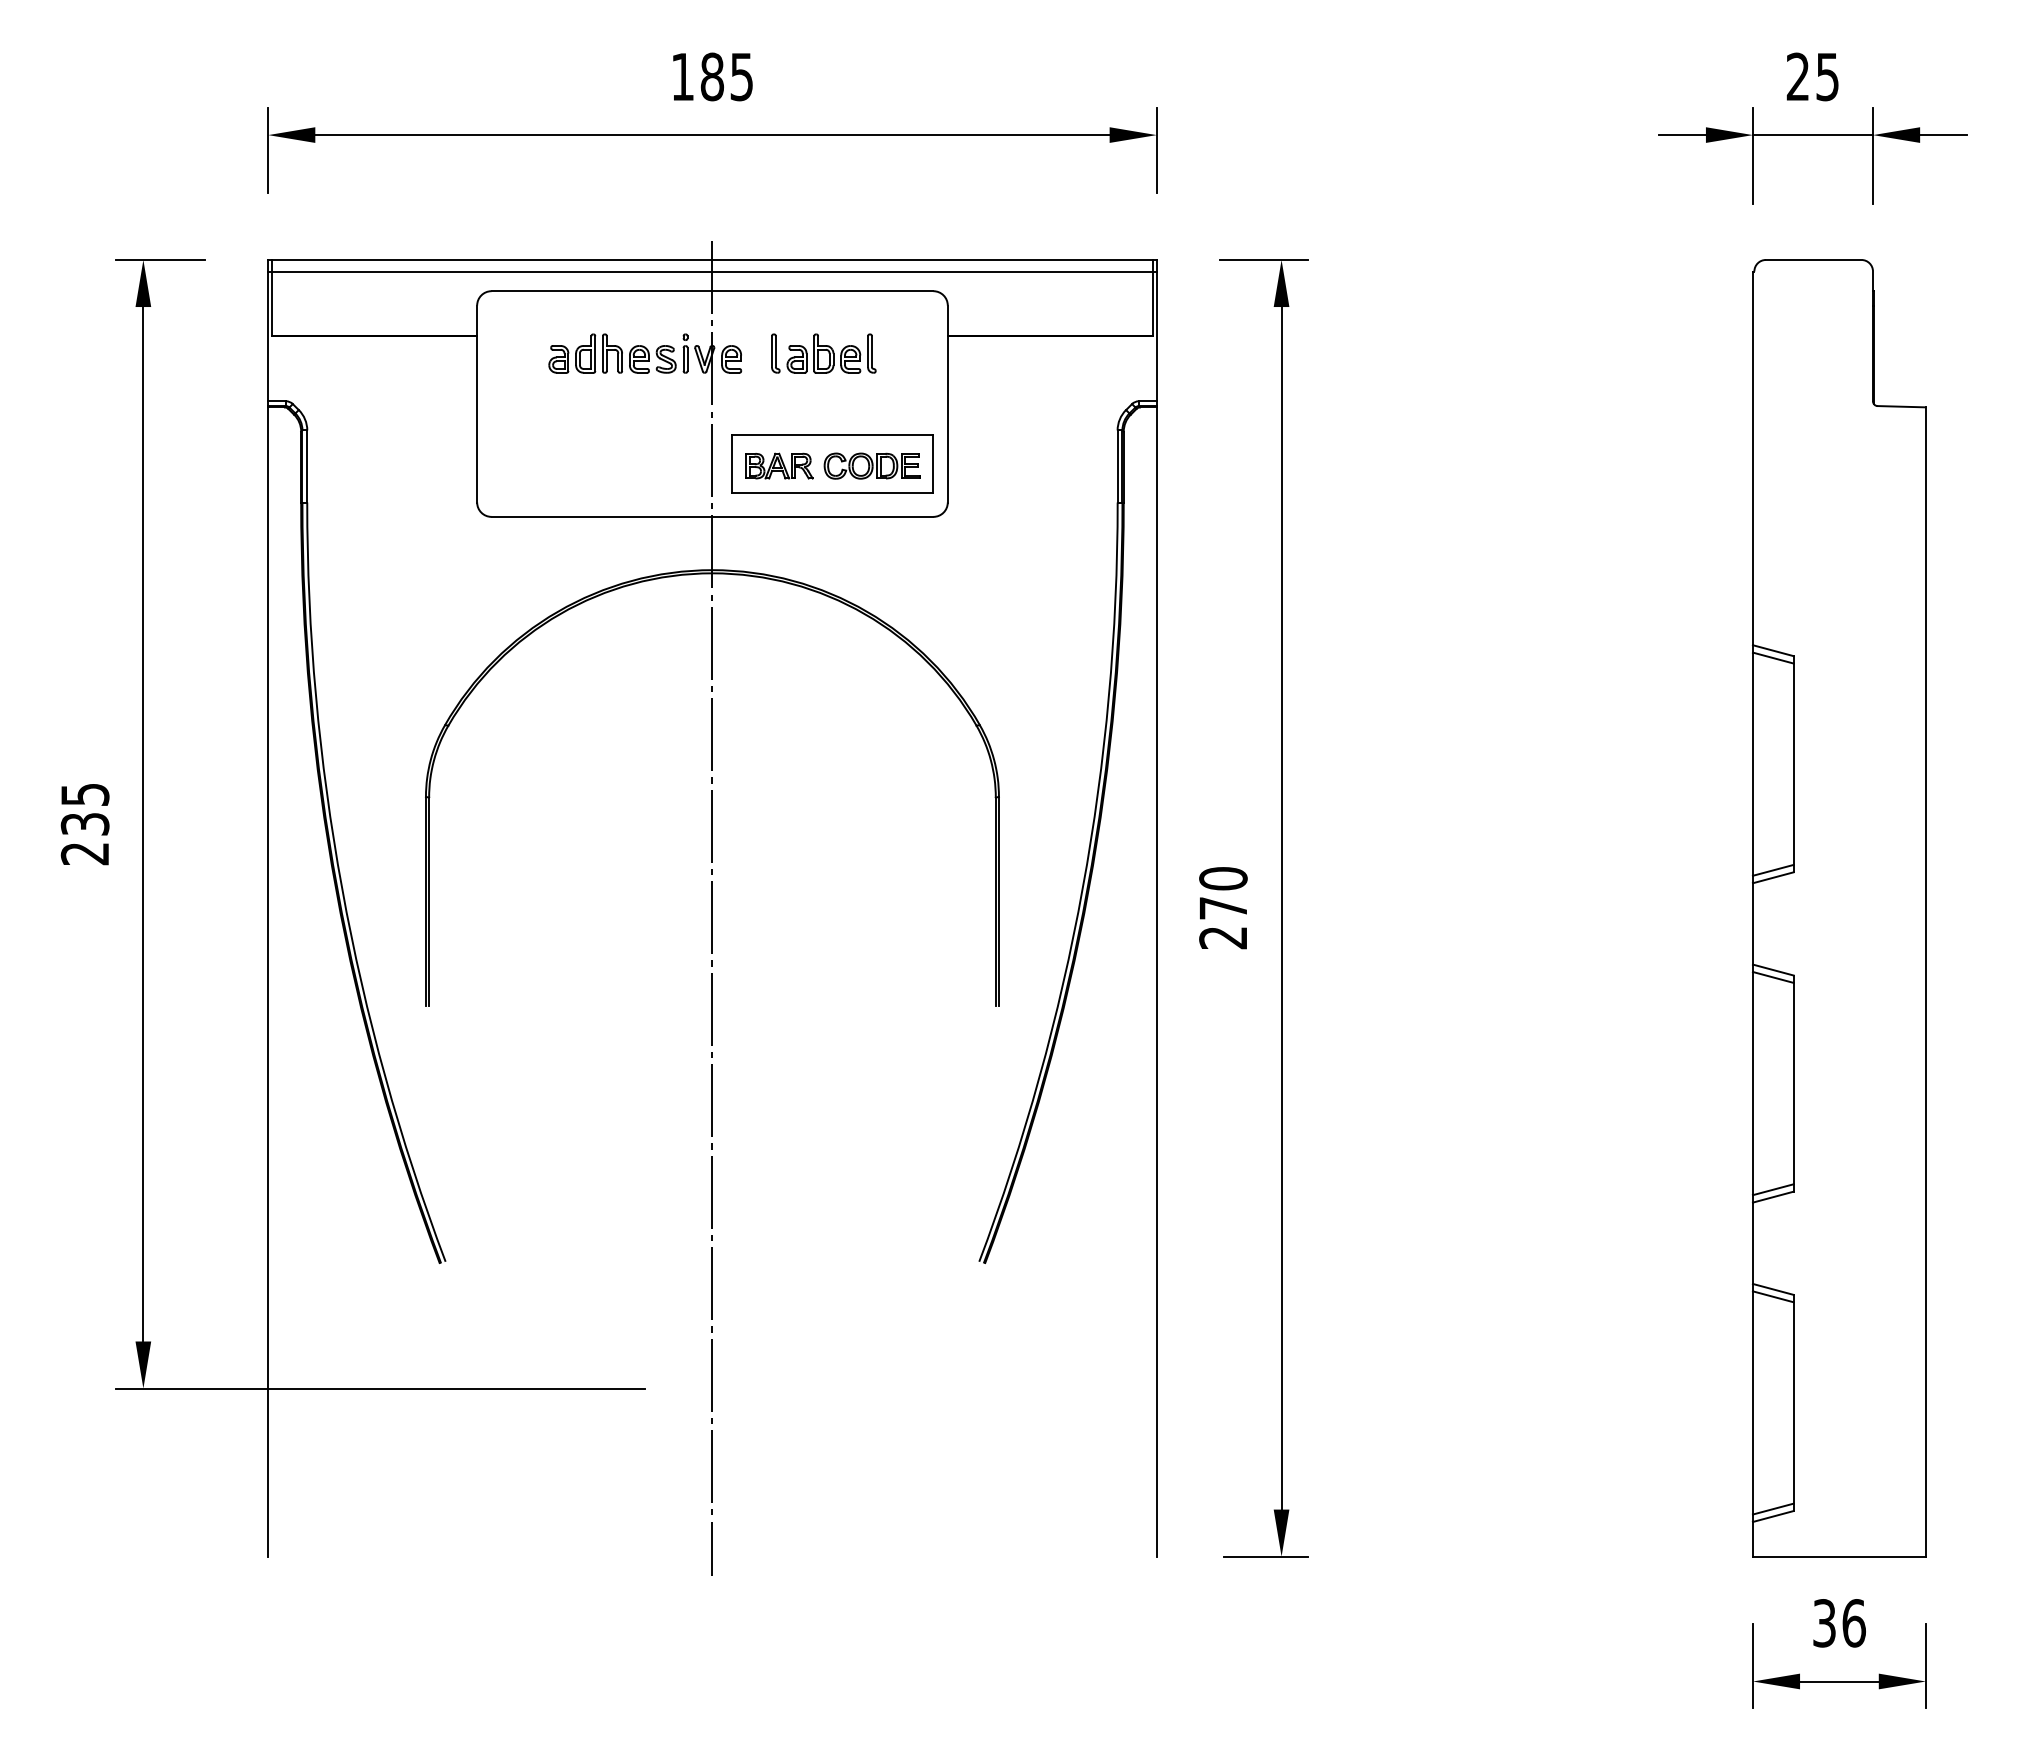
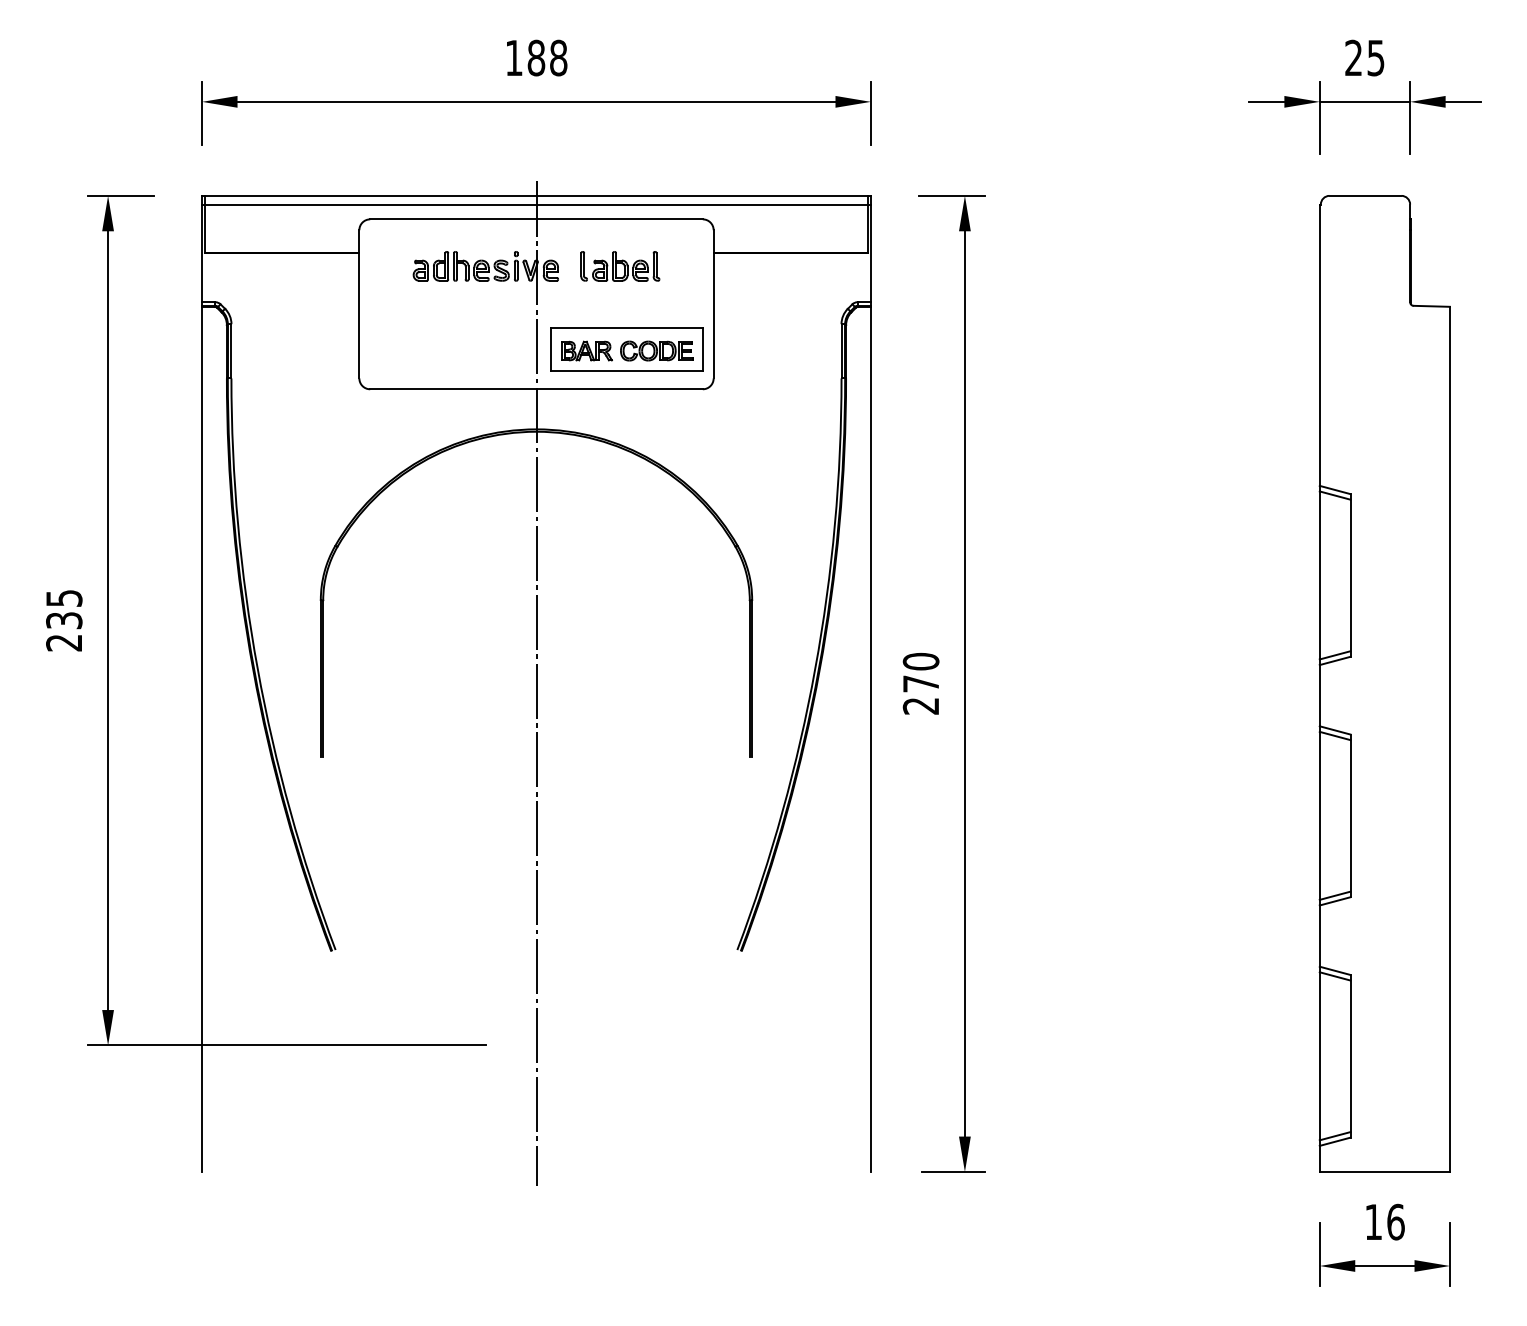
text: (741, 76) -> (558, 57), 185 -> 188
text: (1824, 1623) -> (1373, 1222), 36 -> 16

